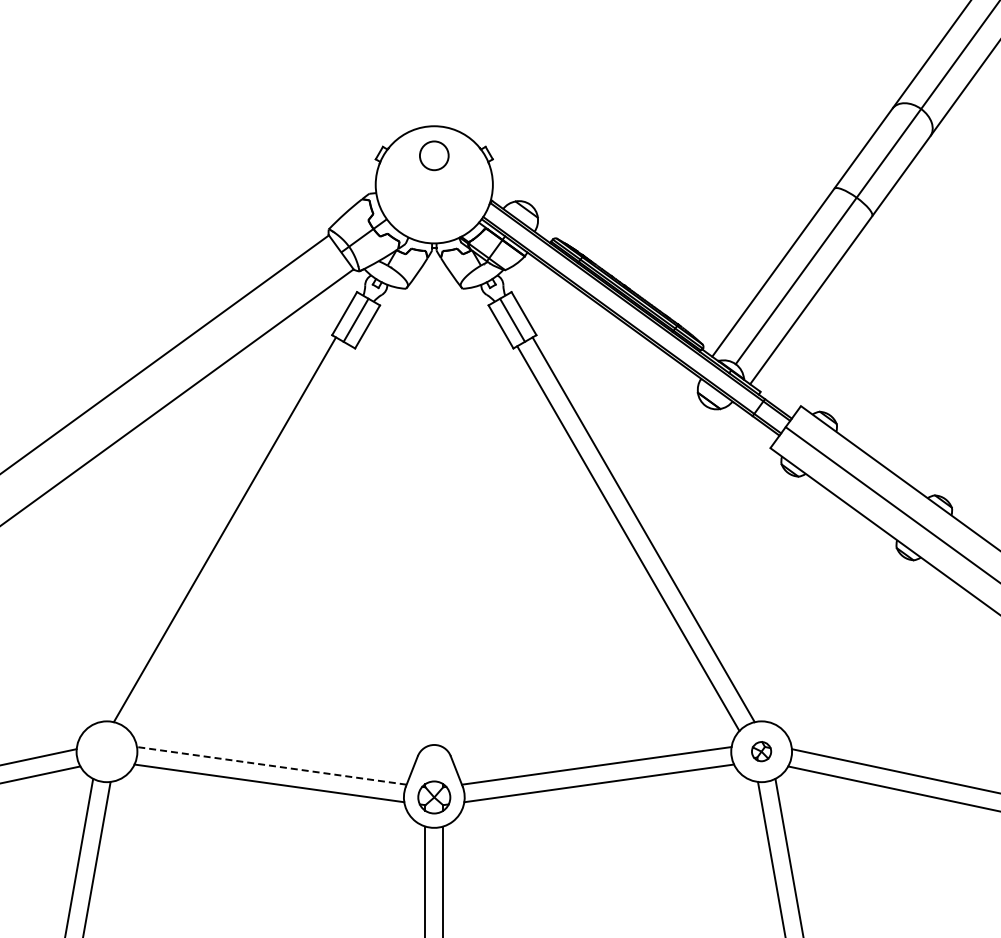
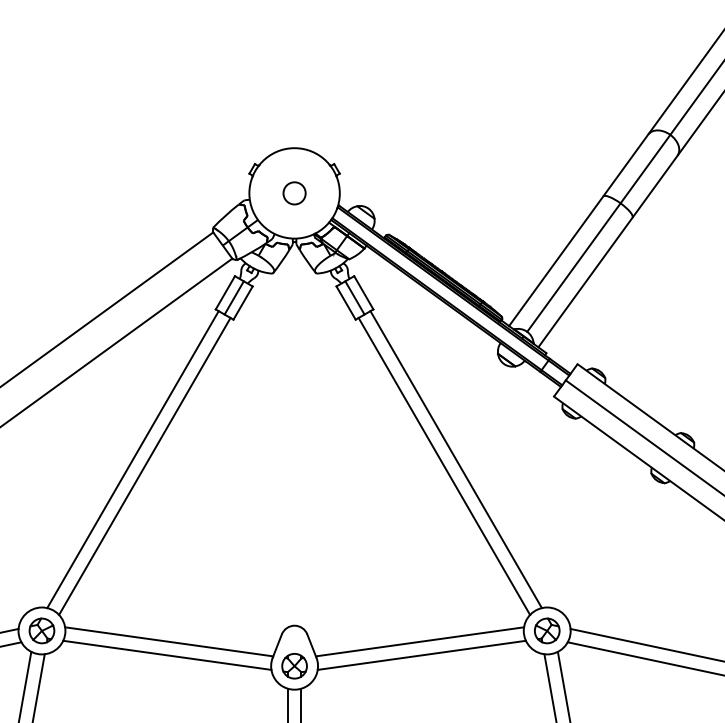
circle: (434, 155) -> (294, 193), moved
line: (240, 538) -> (145, 466), added
part: (106, 751) -> (41, 630), added
part: (761, 751) -> (547, 630), size x1.67
line: (271, 765) -> (168, 641), dashed -> solid

